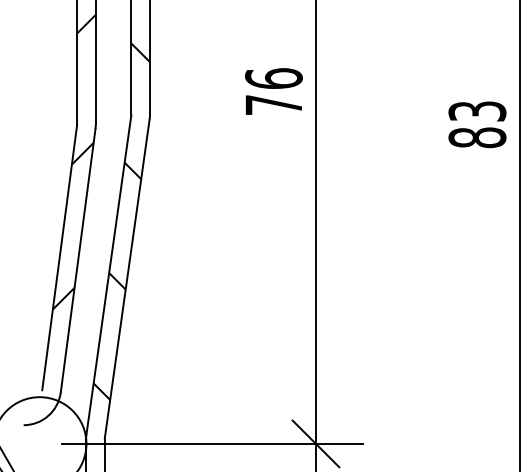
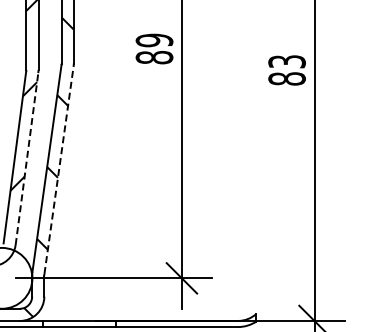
text: (273, 91) -> (154, 48), 76 -> 89
line: (77, 261) -> (26, 159), solid -> dashed
line: (128, 278) -> (59, 170), solid -> dashed

